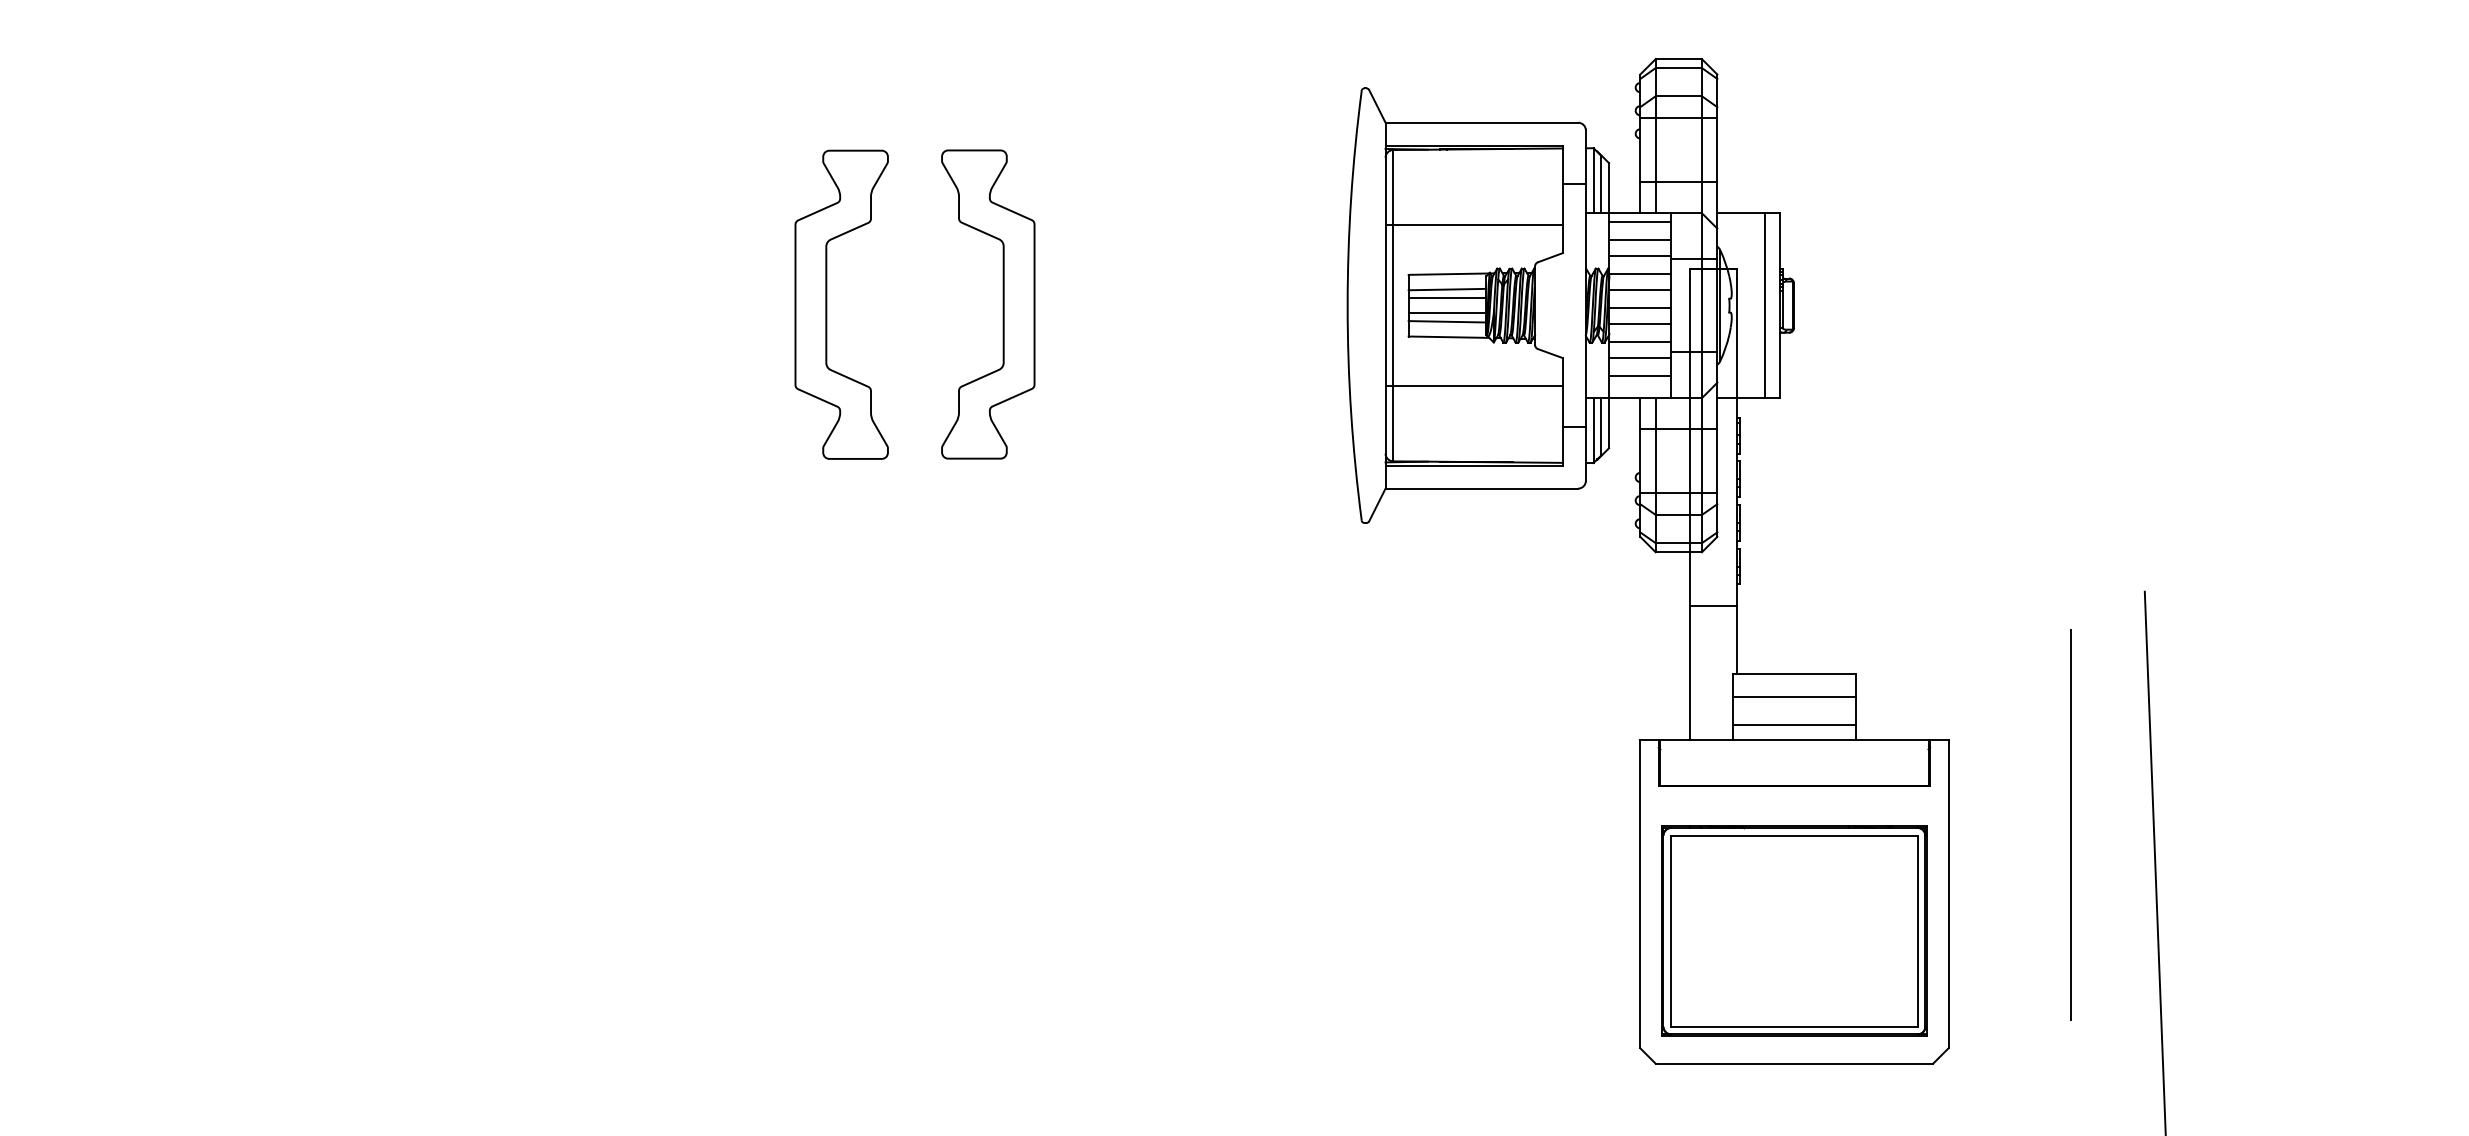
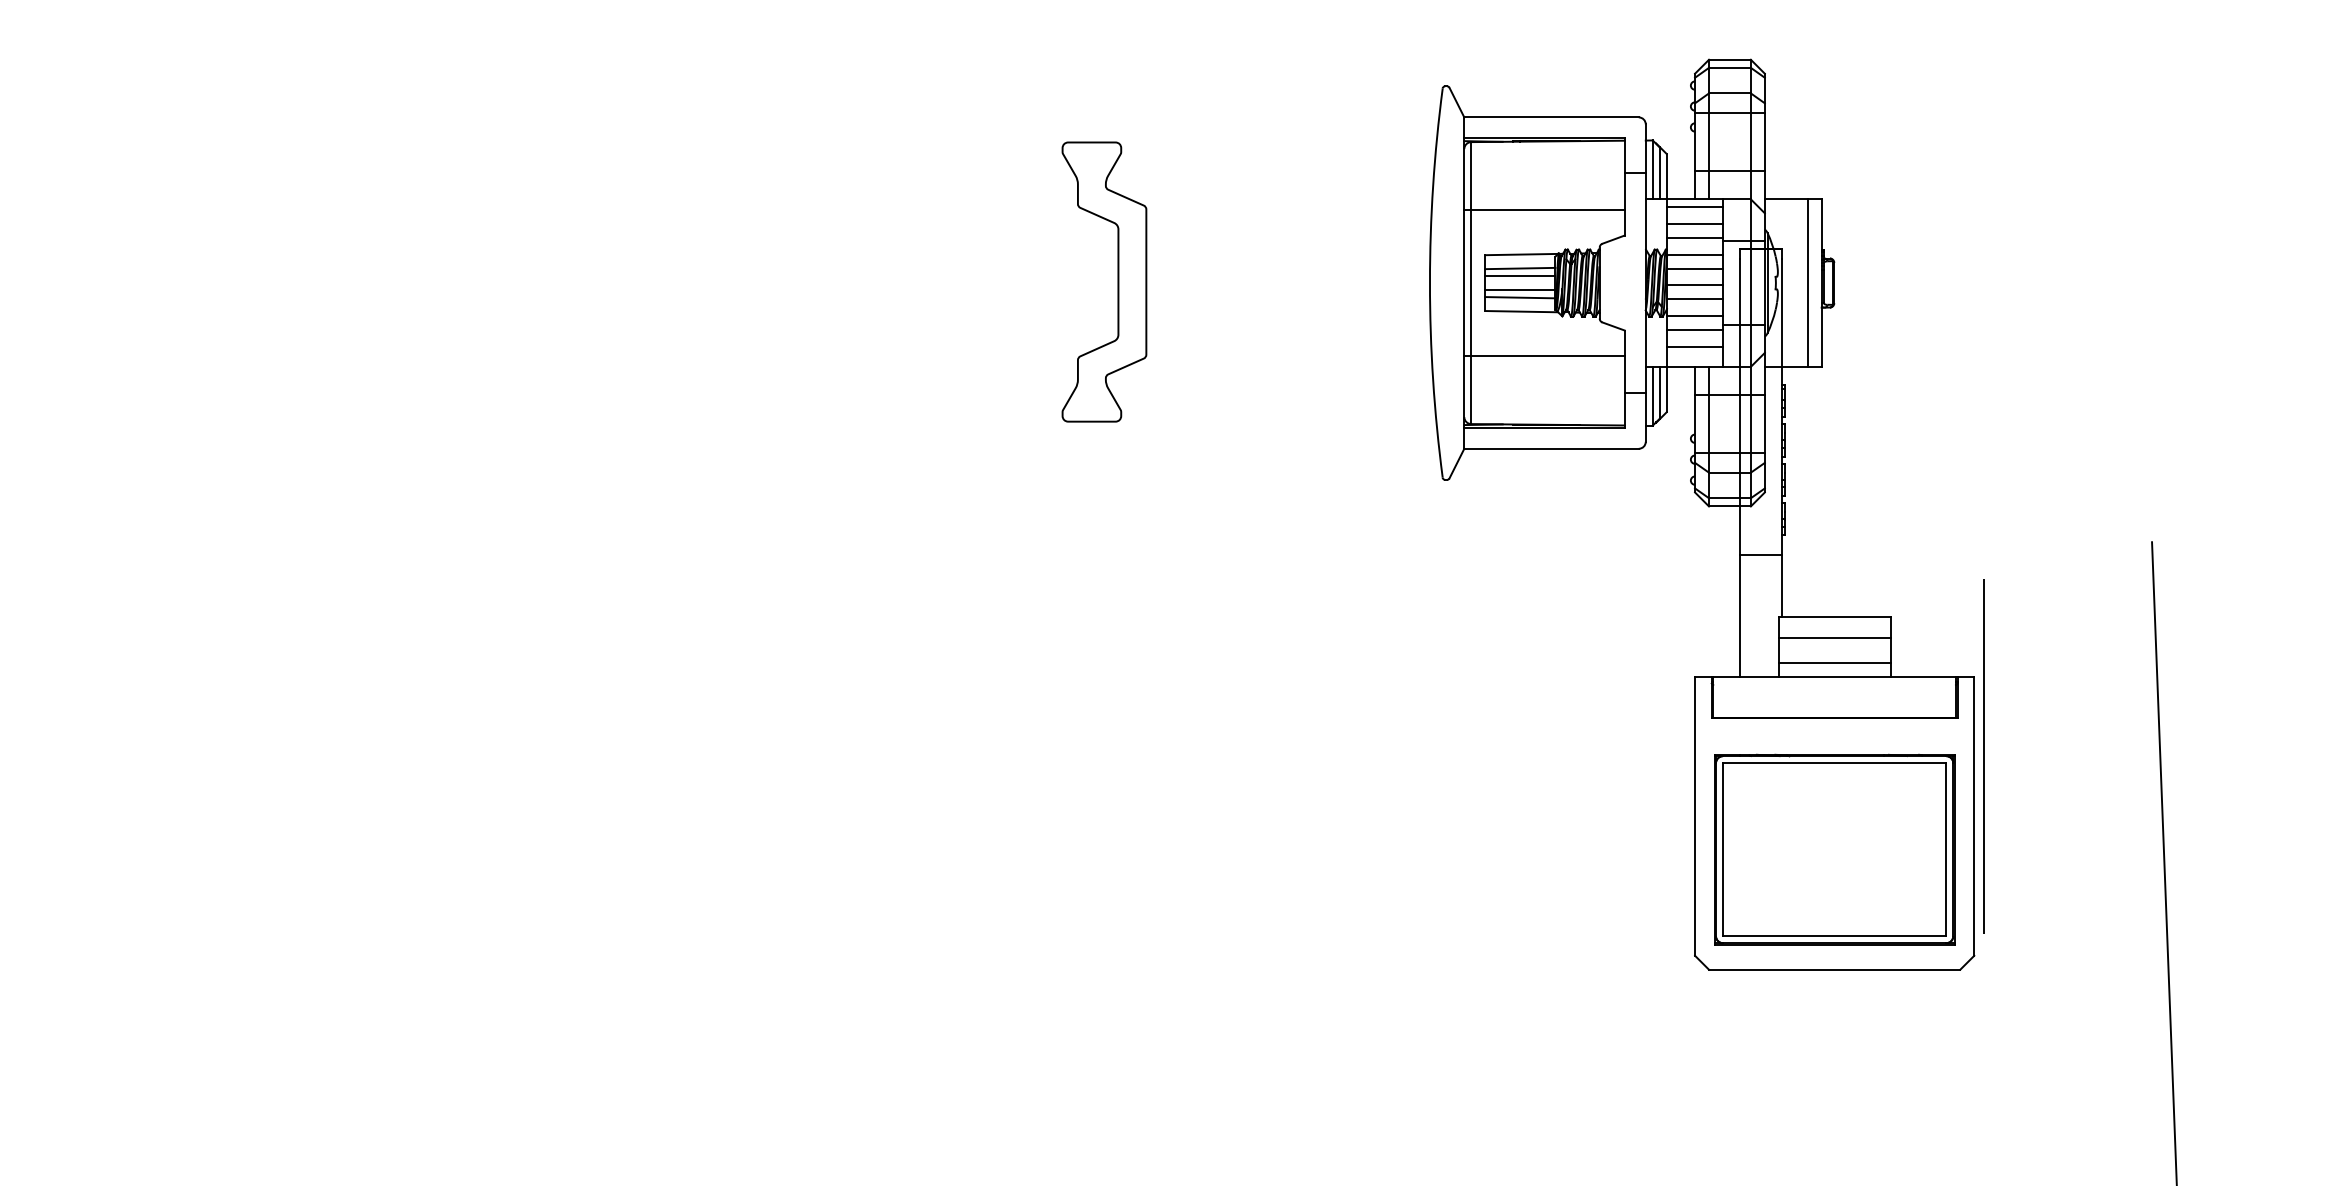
part: (827, 303) -> (958, 281), removed
line: (2070, 825) -> (1983, 756), moved

